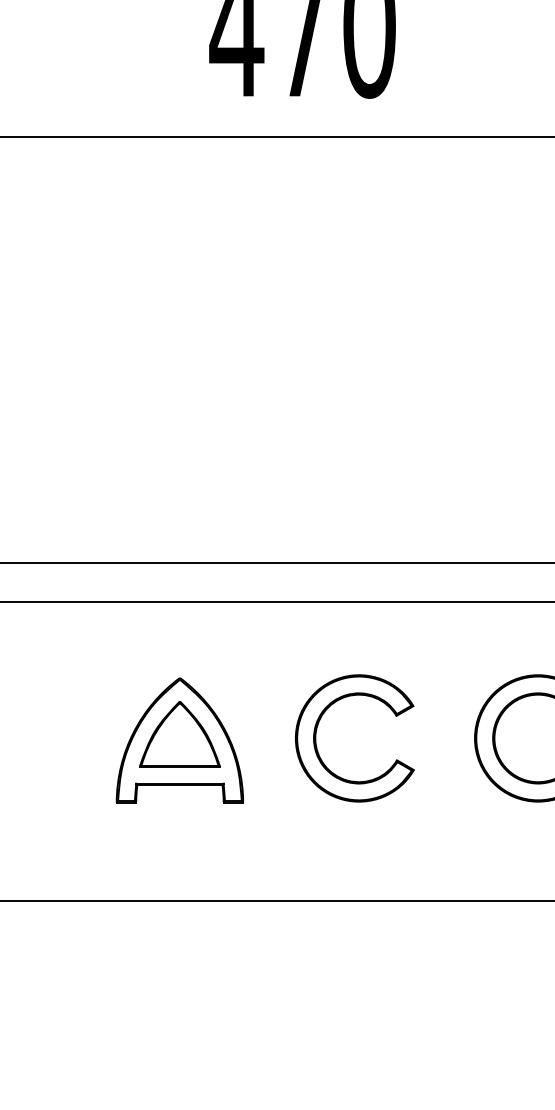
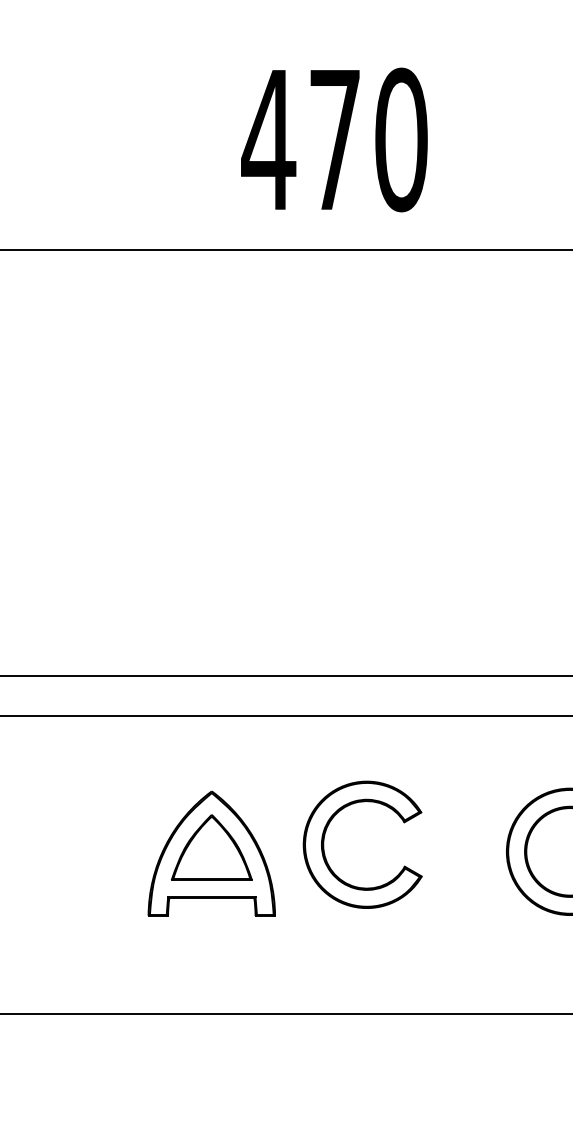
part: (316, 738) -> (324, 844), moved

